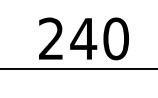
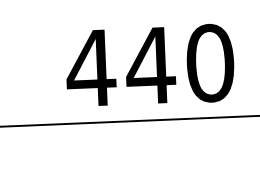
text: (50, 38) -> (89, 67), 240 -> 440

